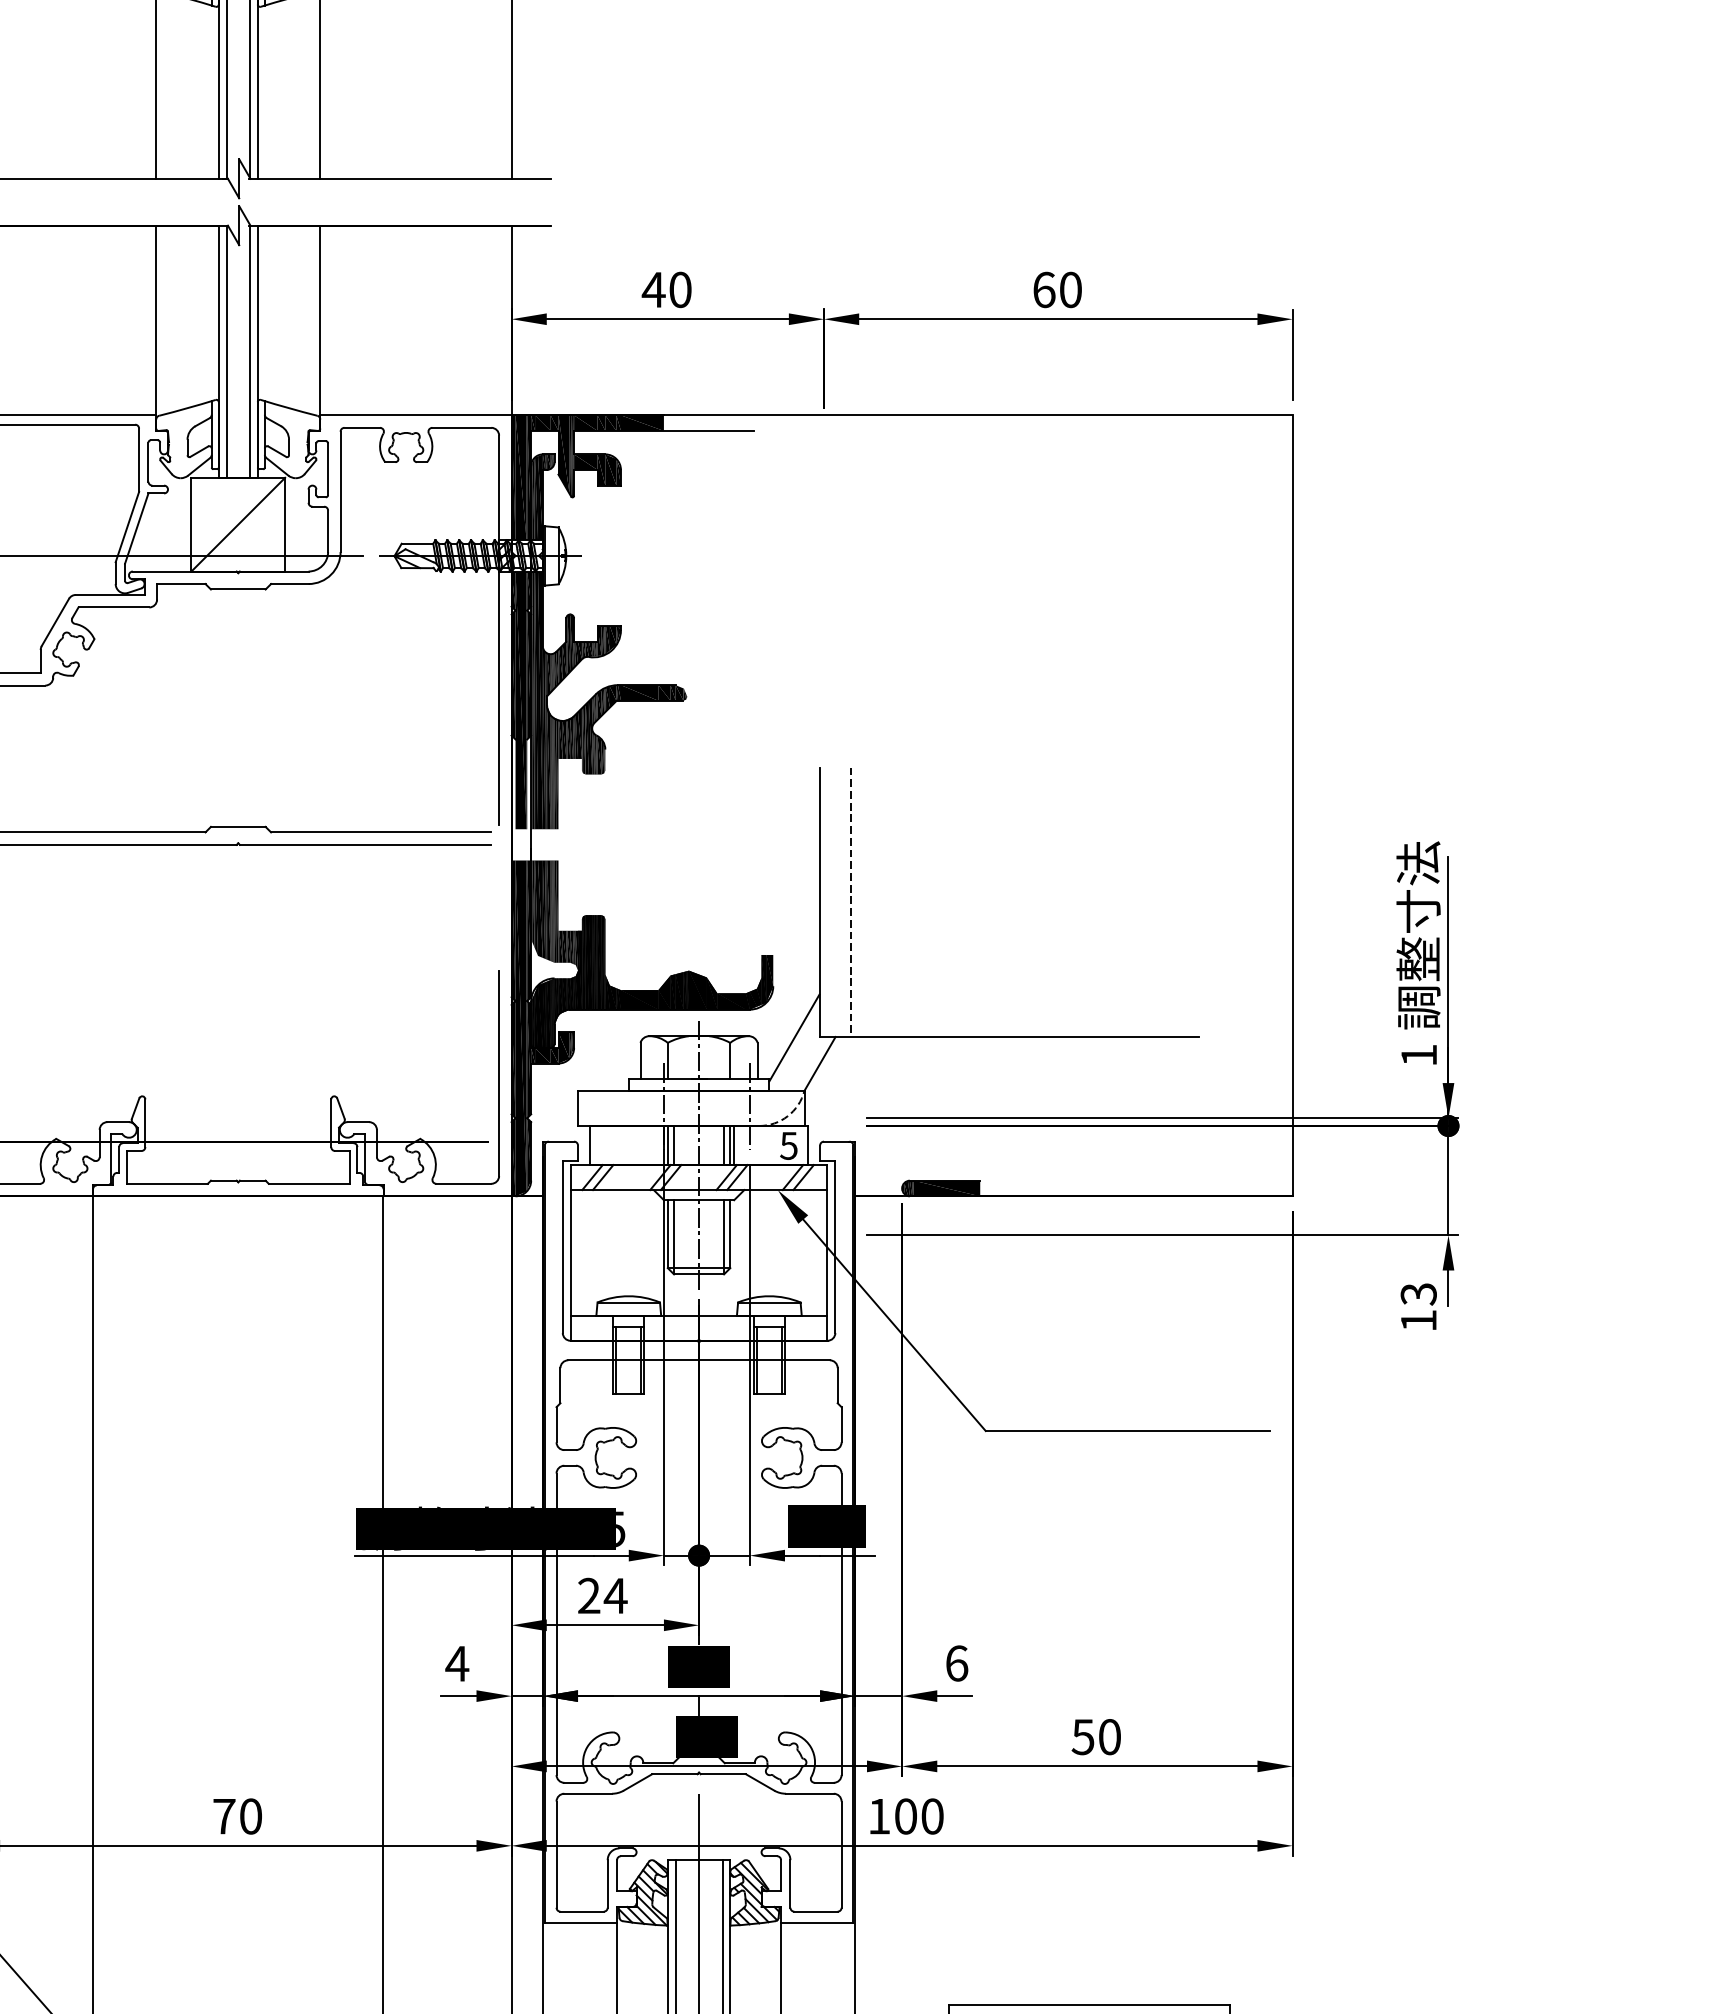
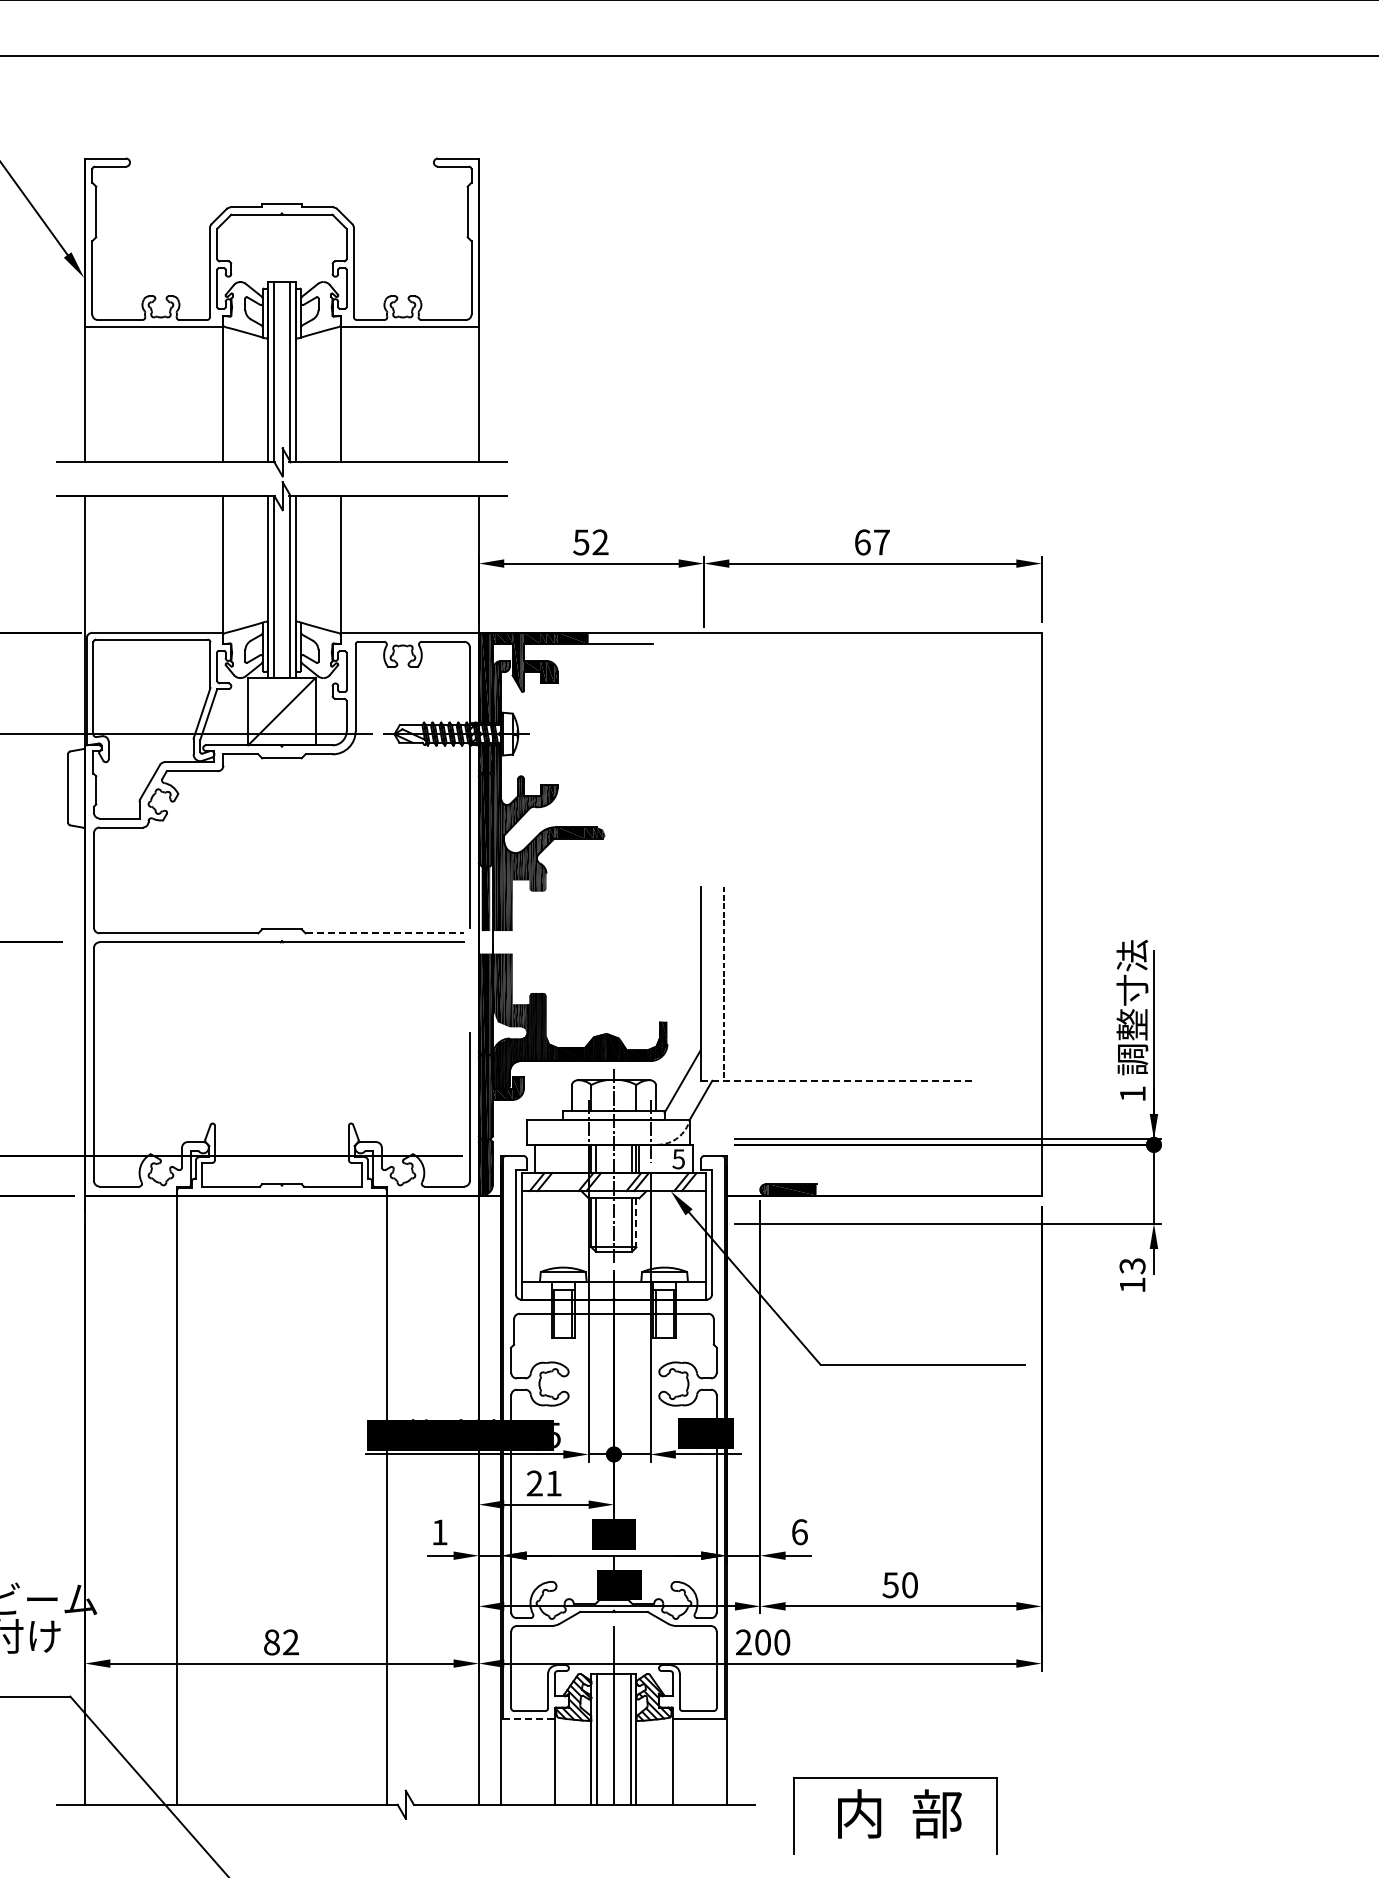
text: (666, 289) -> (590, 542), 40 -> 52
text: (1070, 289) -> (881, 542), 60 -> 67
line: (381, 832) -> (385, 933), solid -> dashed
line: (1010, 1036) -> (838, 1080), solid -> dashed
line: (730, 1235) -> (636, 1223), solid -> dashed
text: (615, 1595) -> (553, 1483), 24 -> 21
text: (456, 1663) -> (439, 1532), 4 -> 1
text: (237, 1816) -> (281, 1642), 70 -> 82
text: (878, 1816) -> (743, 1642), 100 -> 200
line: (581, 1922) -> (529, 1718), solid -> dashed

